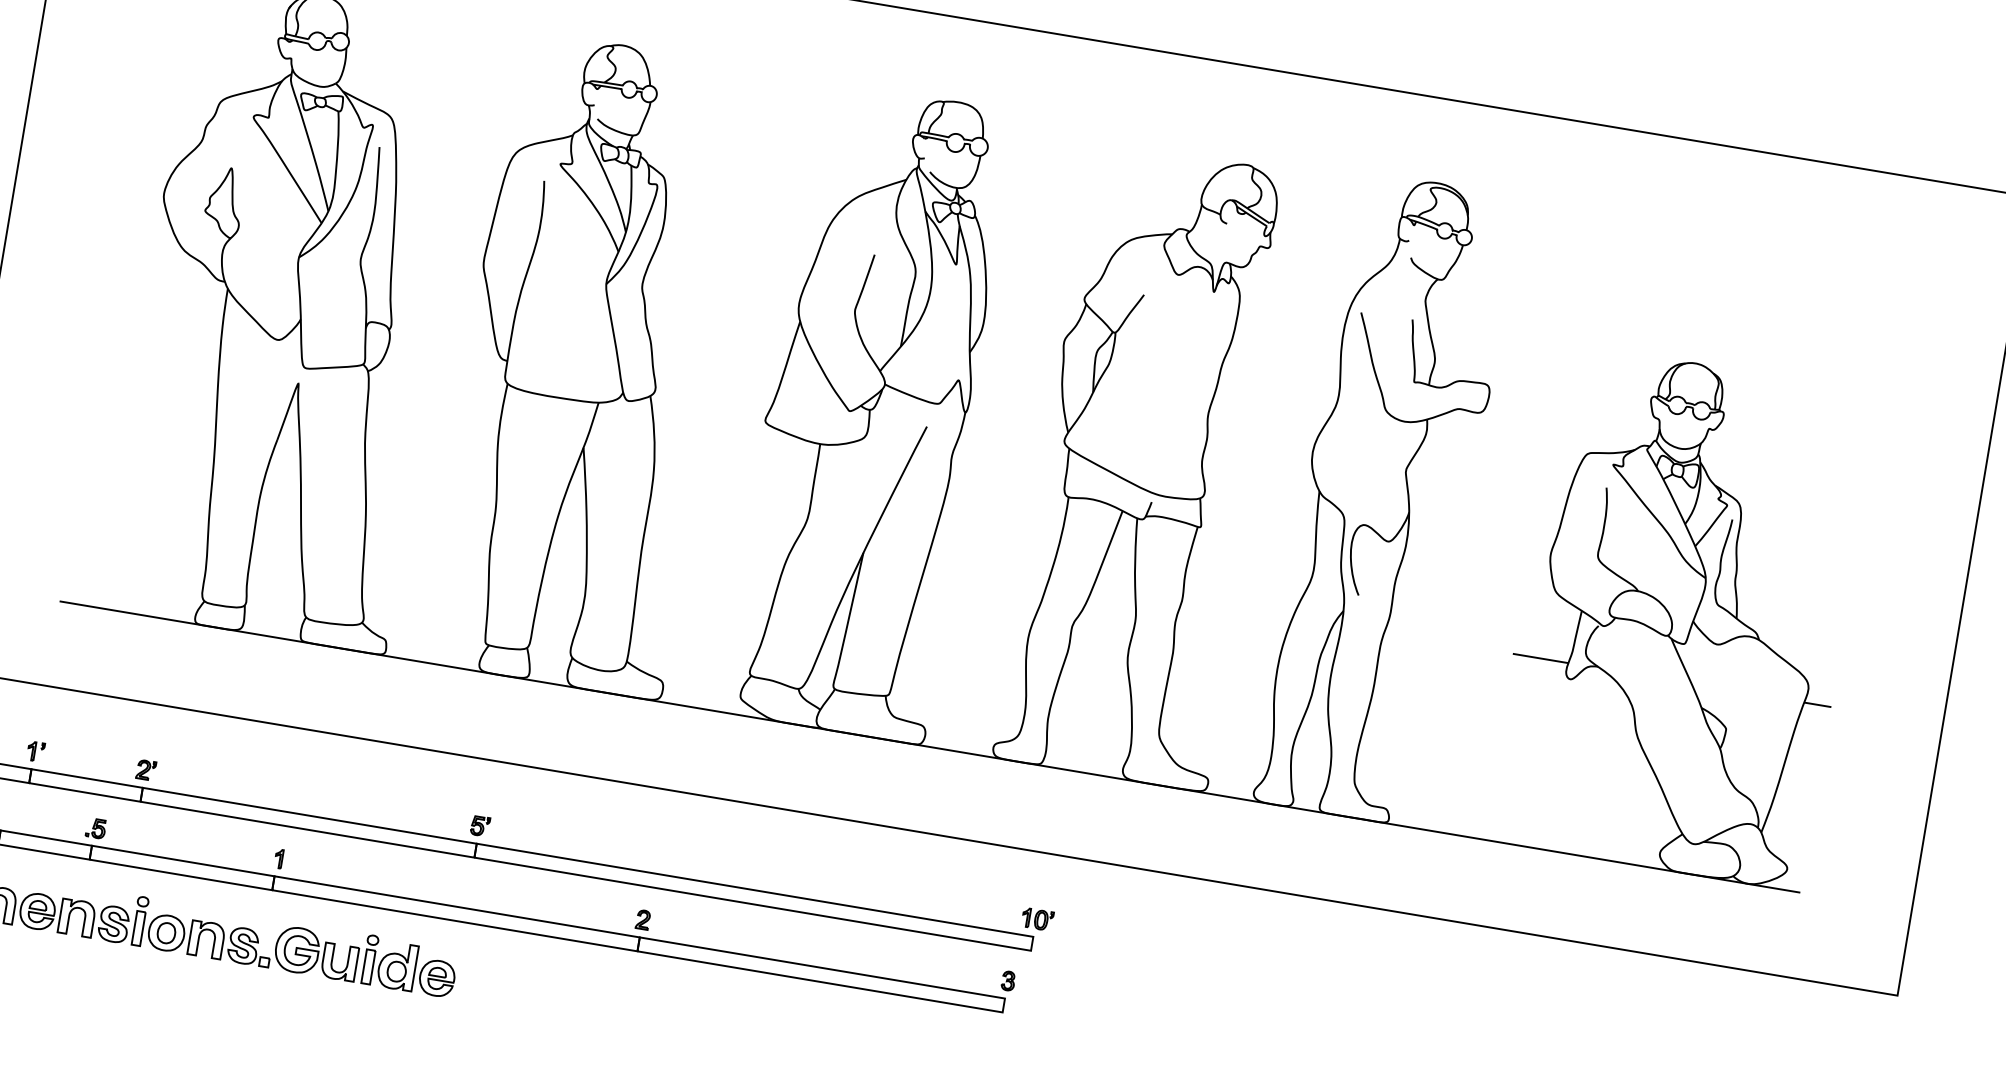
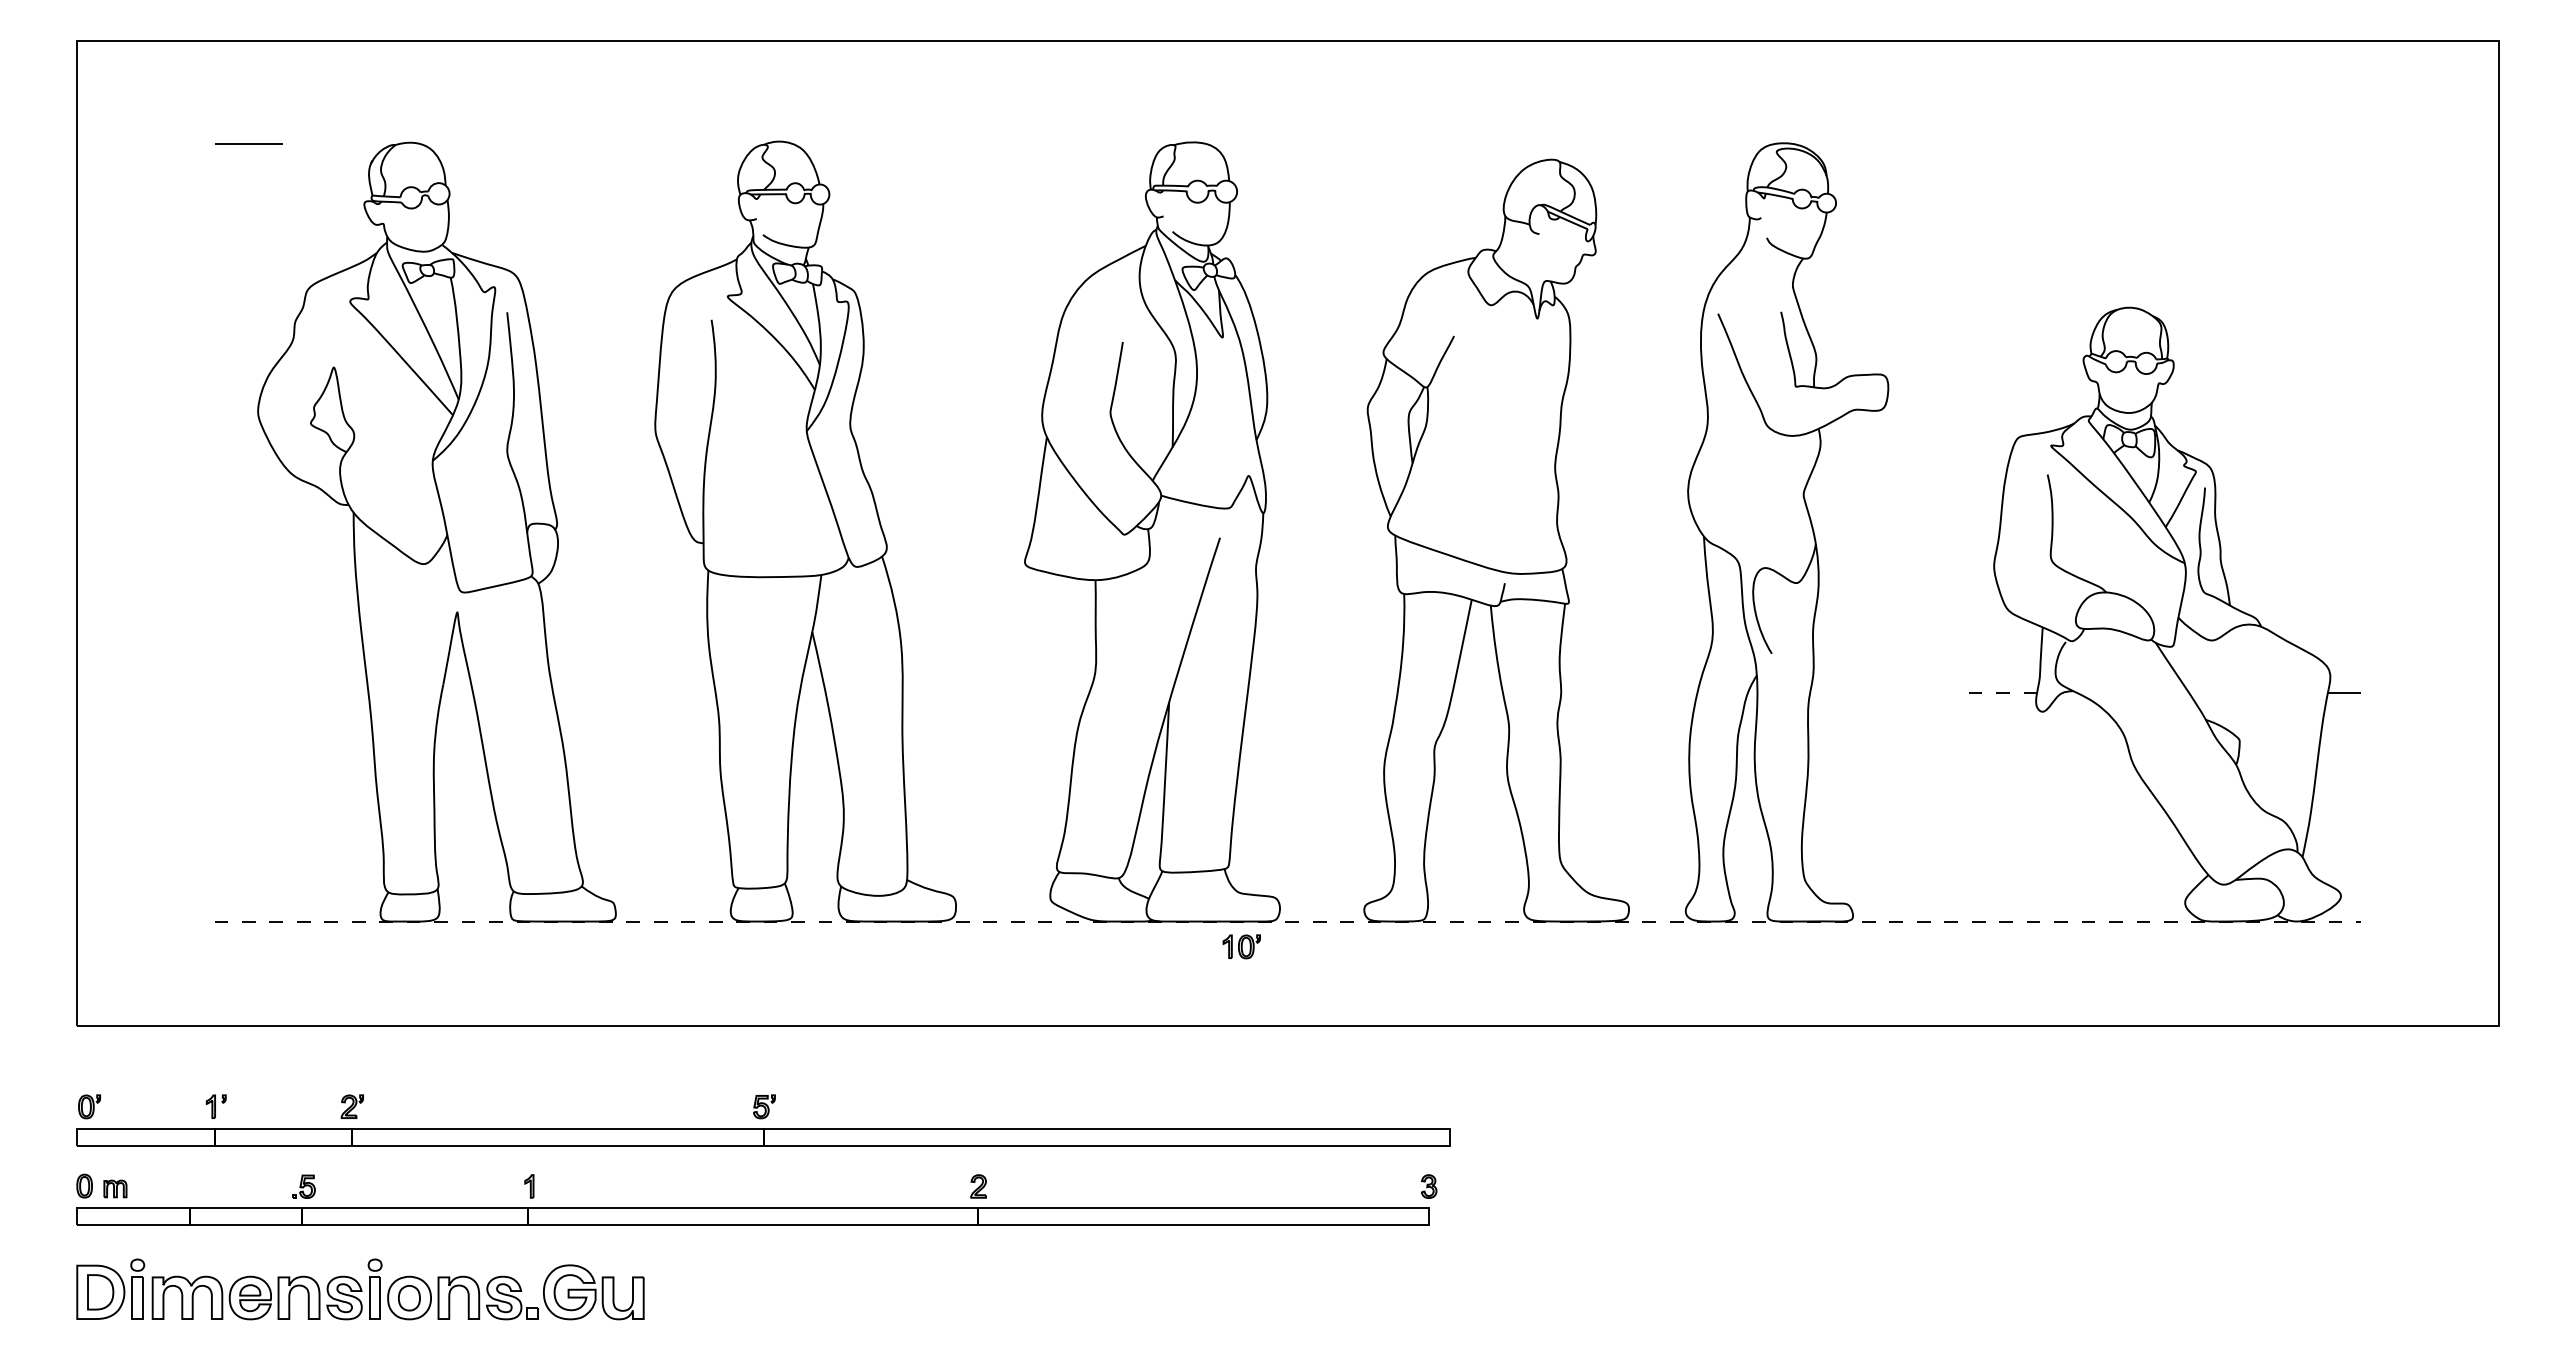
line: (1541, 658) -> (2003, 692), solid -> dashed
line: (930, 747) -> (1288, 921), solid -> dashed
part: (1037, 919) -> (1241, 946), moved
part: (409, 966) -> (707, 1289), removed

